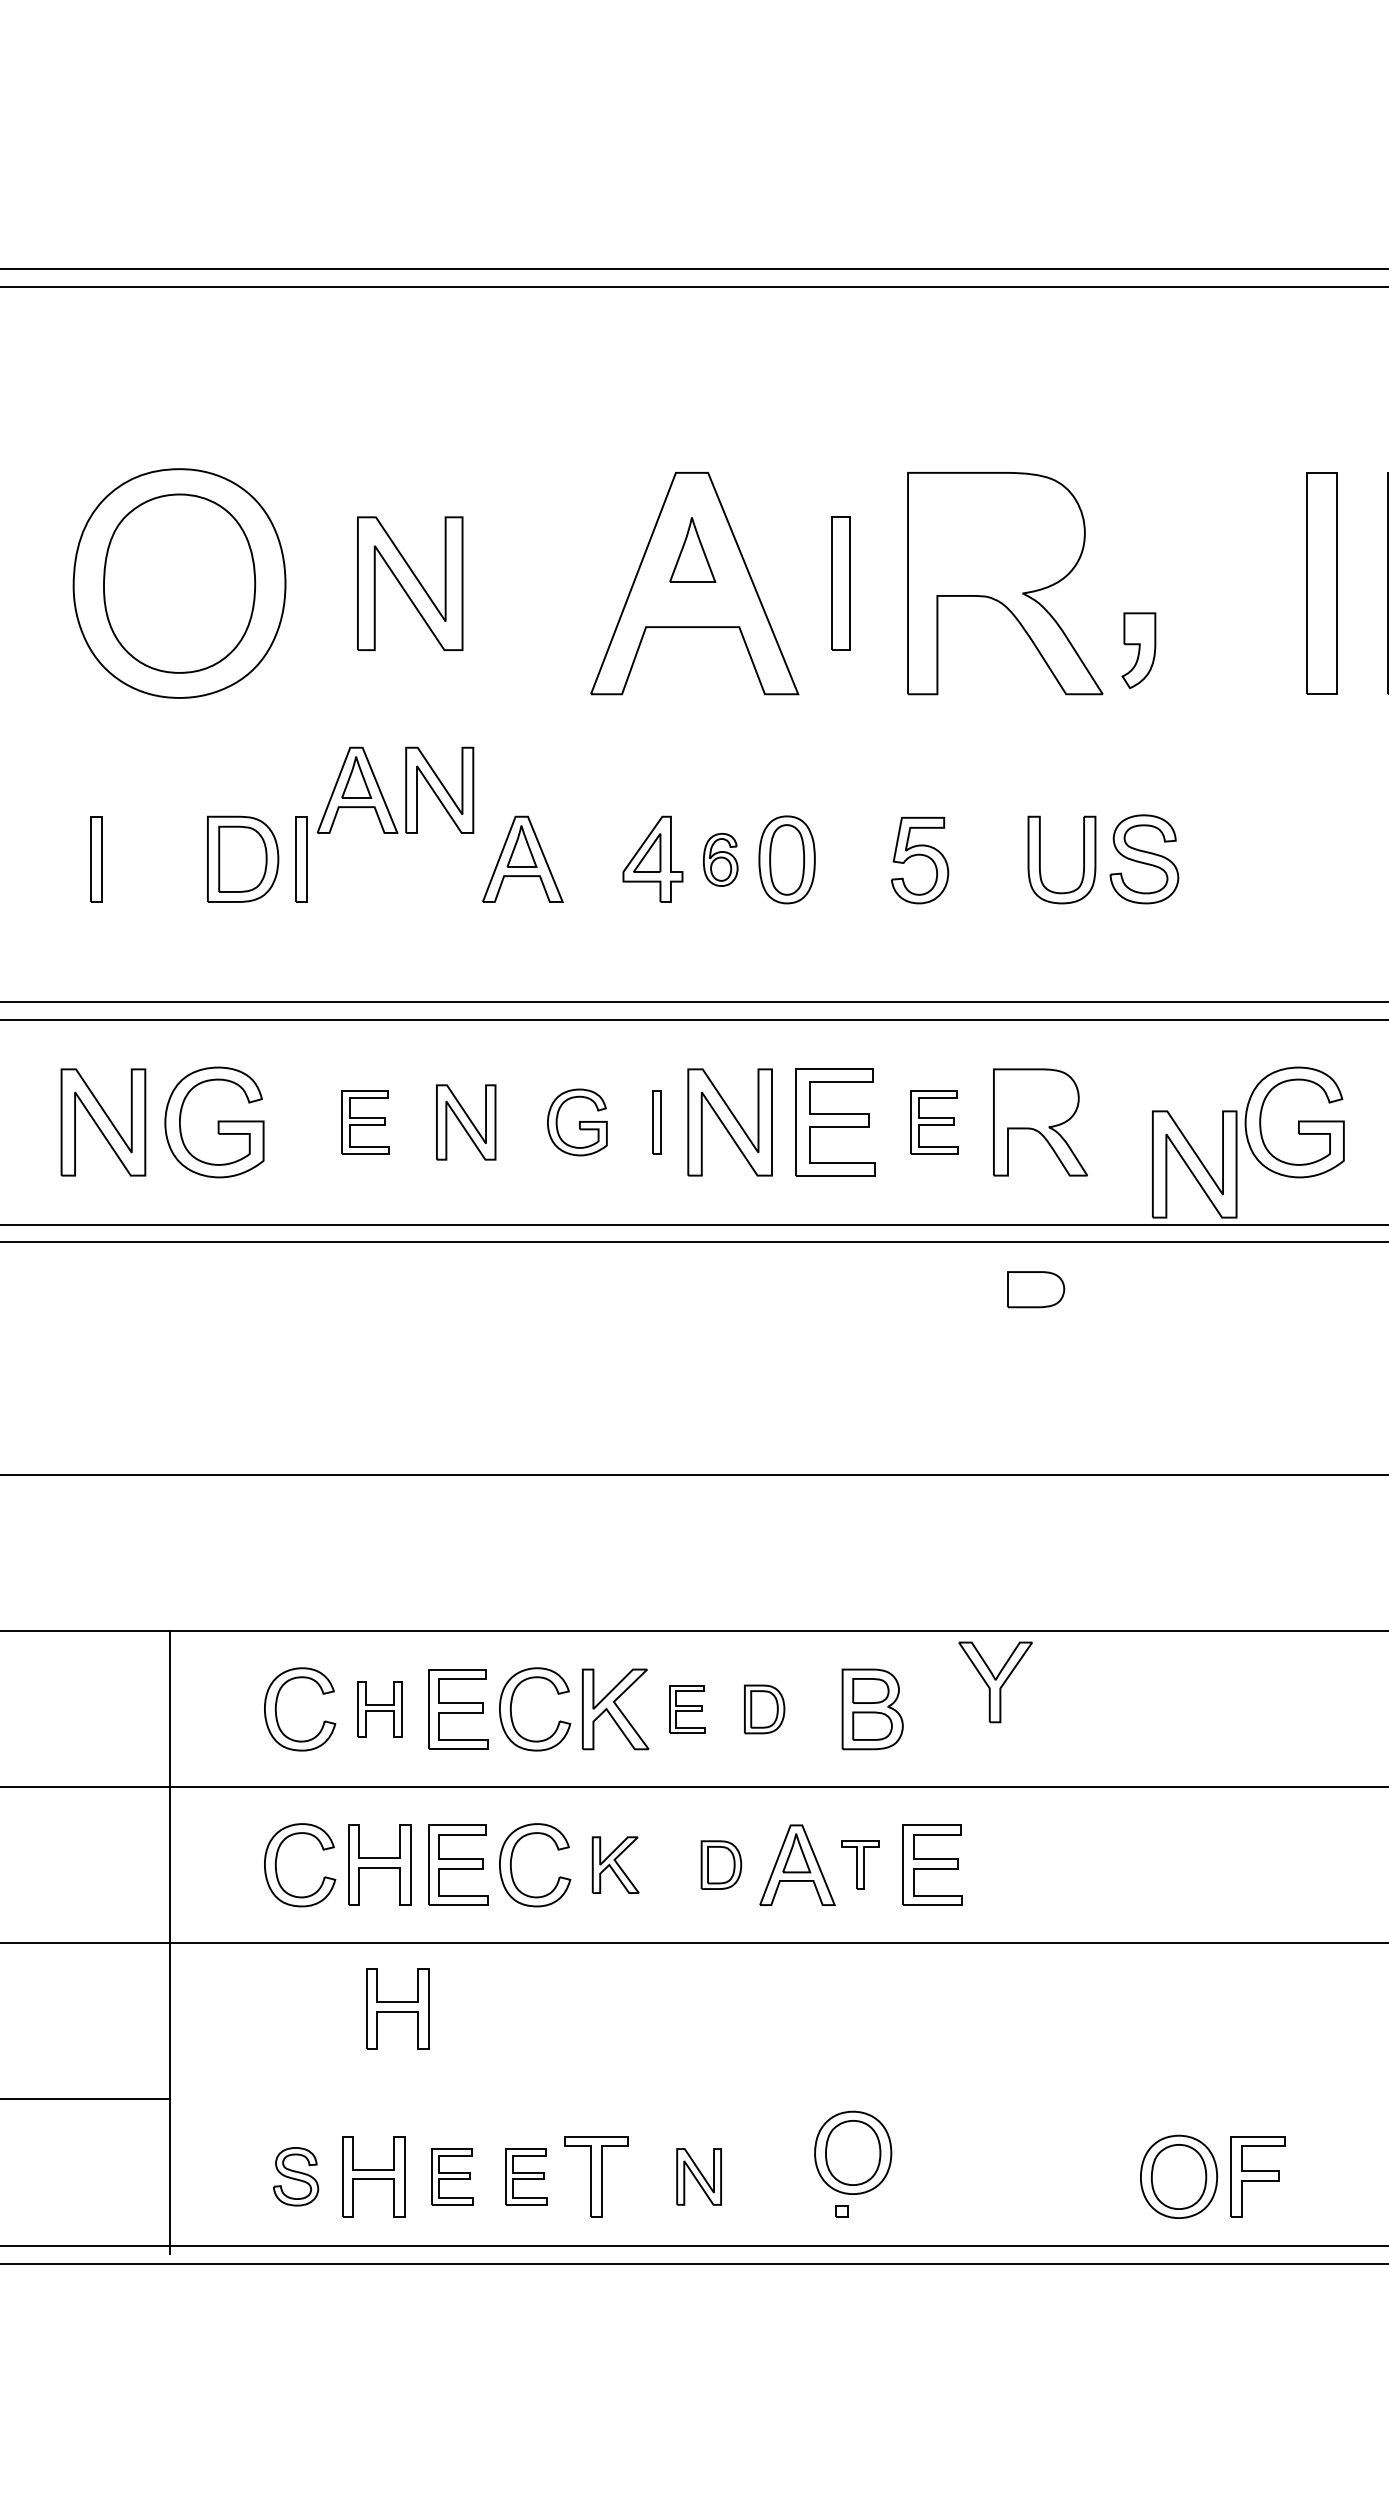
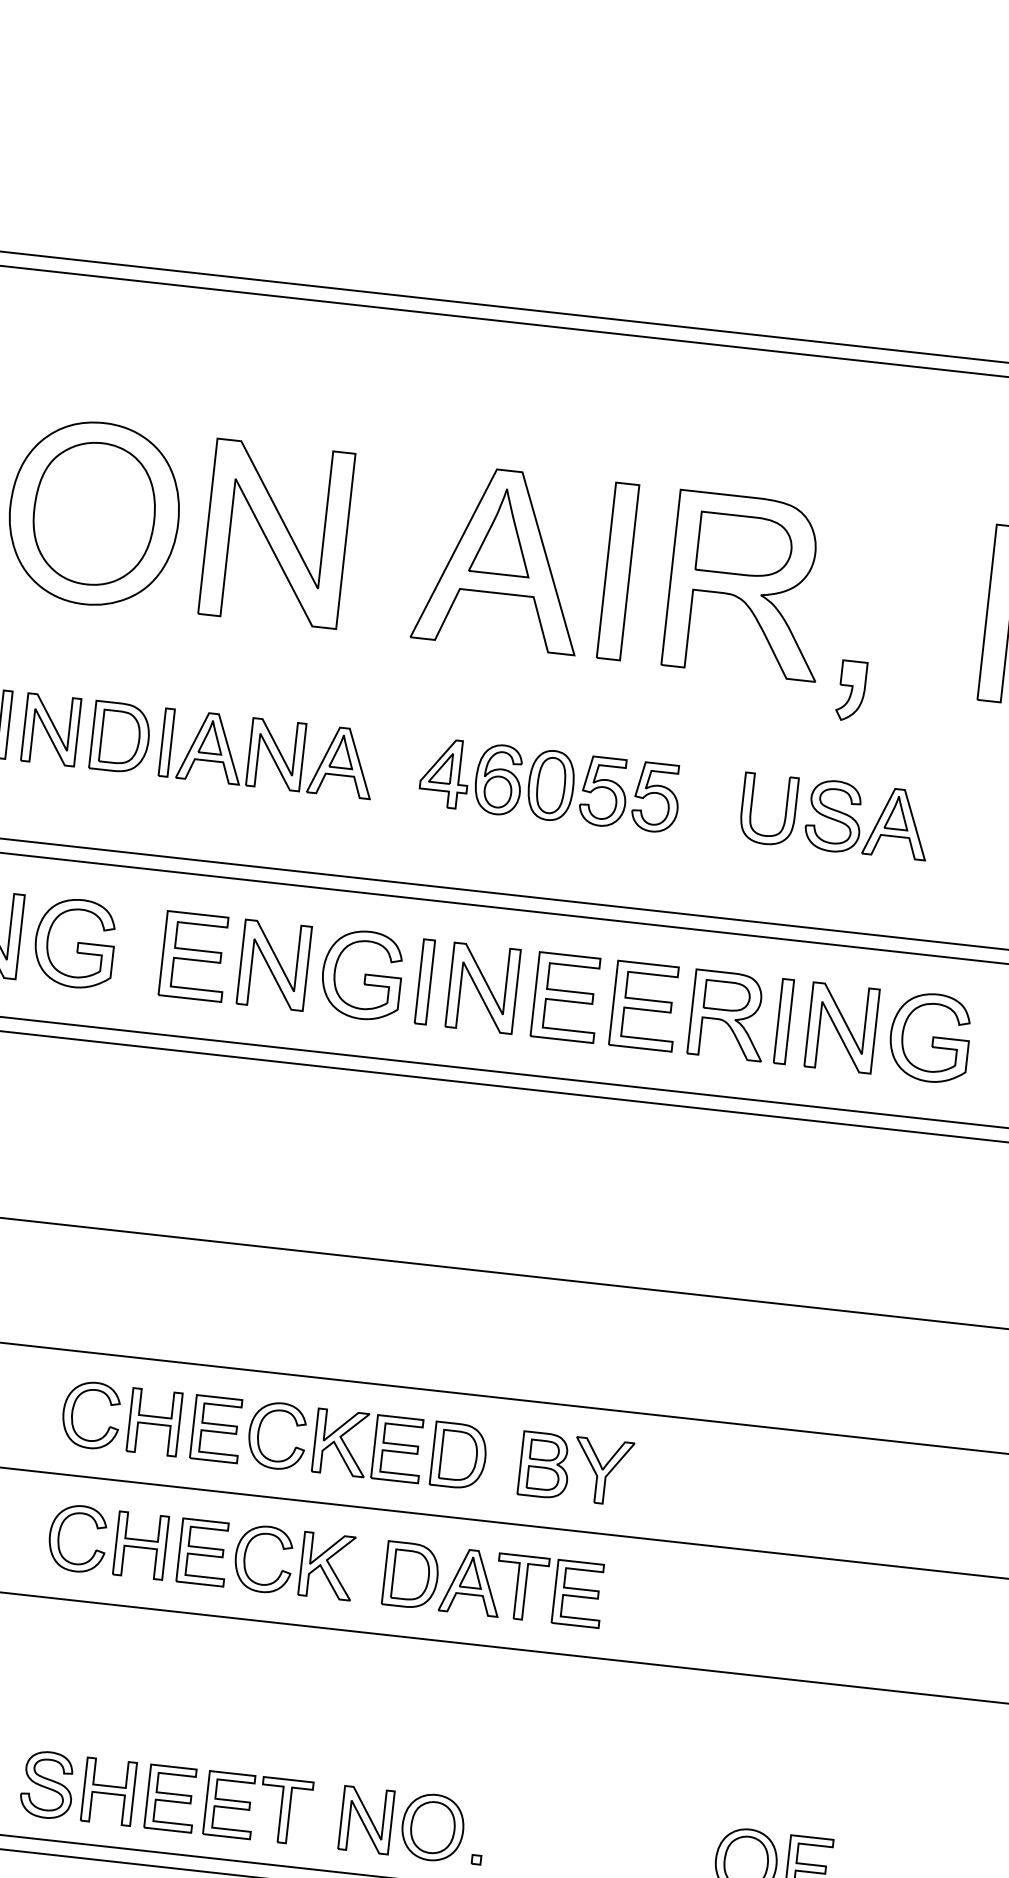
part: (995, 533) -> (744, 545), added
part: (692, 549) -> (503, 531), size x1.67
part: (410, 583) -> (277, 533), size x1.67
part: (840, 583) -> (617, 571), size x1.67
part: (1138, 650) -> (851, 690), moved
part: (405, 789) -> (249, 751), moved
part: (154, 858) -> (50, 729), added
part: (1224, 858) -> (897, 822), added
part: (720, 859) -> (498, 779), size x1.67
part: (853, 860) -> (603, 791), added
part: (365, 1122) -> (194, 956), size x1.67
part: (465, 1122) -> (273, 965), size x1.43
part: (577, 1122) -> (362, 975), size x1.67
part: (656, 1122) -> (424, 981), size x1.67
part: (934, 1122) -> (644, 1006), size x1.67
part: (1109, 1122) -> (783, 1021), added
part: (1194, 1164) -> (841, 1027), moved
part: (1036, 1289) -> (727, 996), moved
part: (995, 1682) -> (602, 1471), moved
part: (379, 1709) -> (154, 1422), size x1.43
part: (687, 1709) -> (398, 1449), size x1.67
part: (764, 1709) -> (459, 1455), size x1.67
part: (615, 1864) -> (327, 1565), size x1.43
part: (721, 1864) -> (411, 1574), size x1.67
part: (860, 1864) -> (521, 1587), size x1.67
part: (397, 2008) -> (142, 1660), removed
part: (853, 2152) -> (433, 1827), moved
part: (295, 2176) -> (47, 1784), size x1.43
part: (452, 2176) -> (171, 1798), size x1.43
part: (526, 2176) -> (229, 1804), size x1.43
part: (698, 2176) -> (365, 1819), size x1.43

